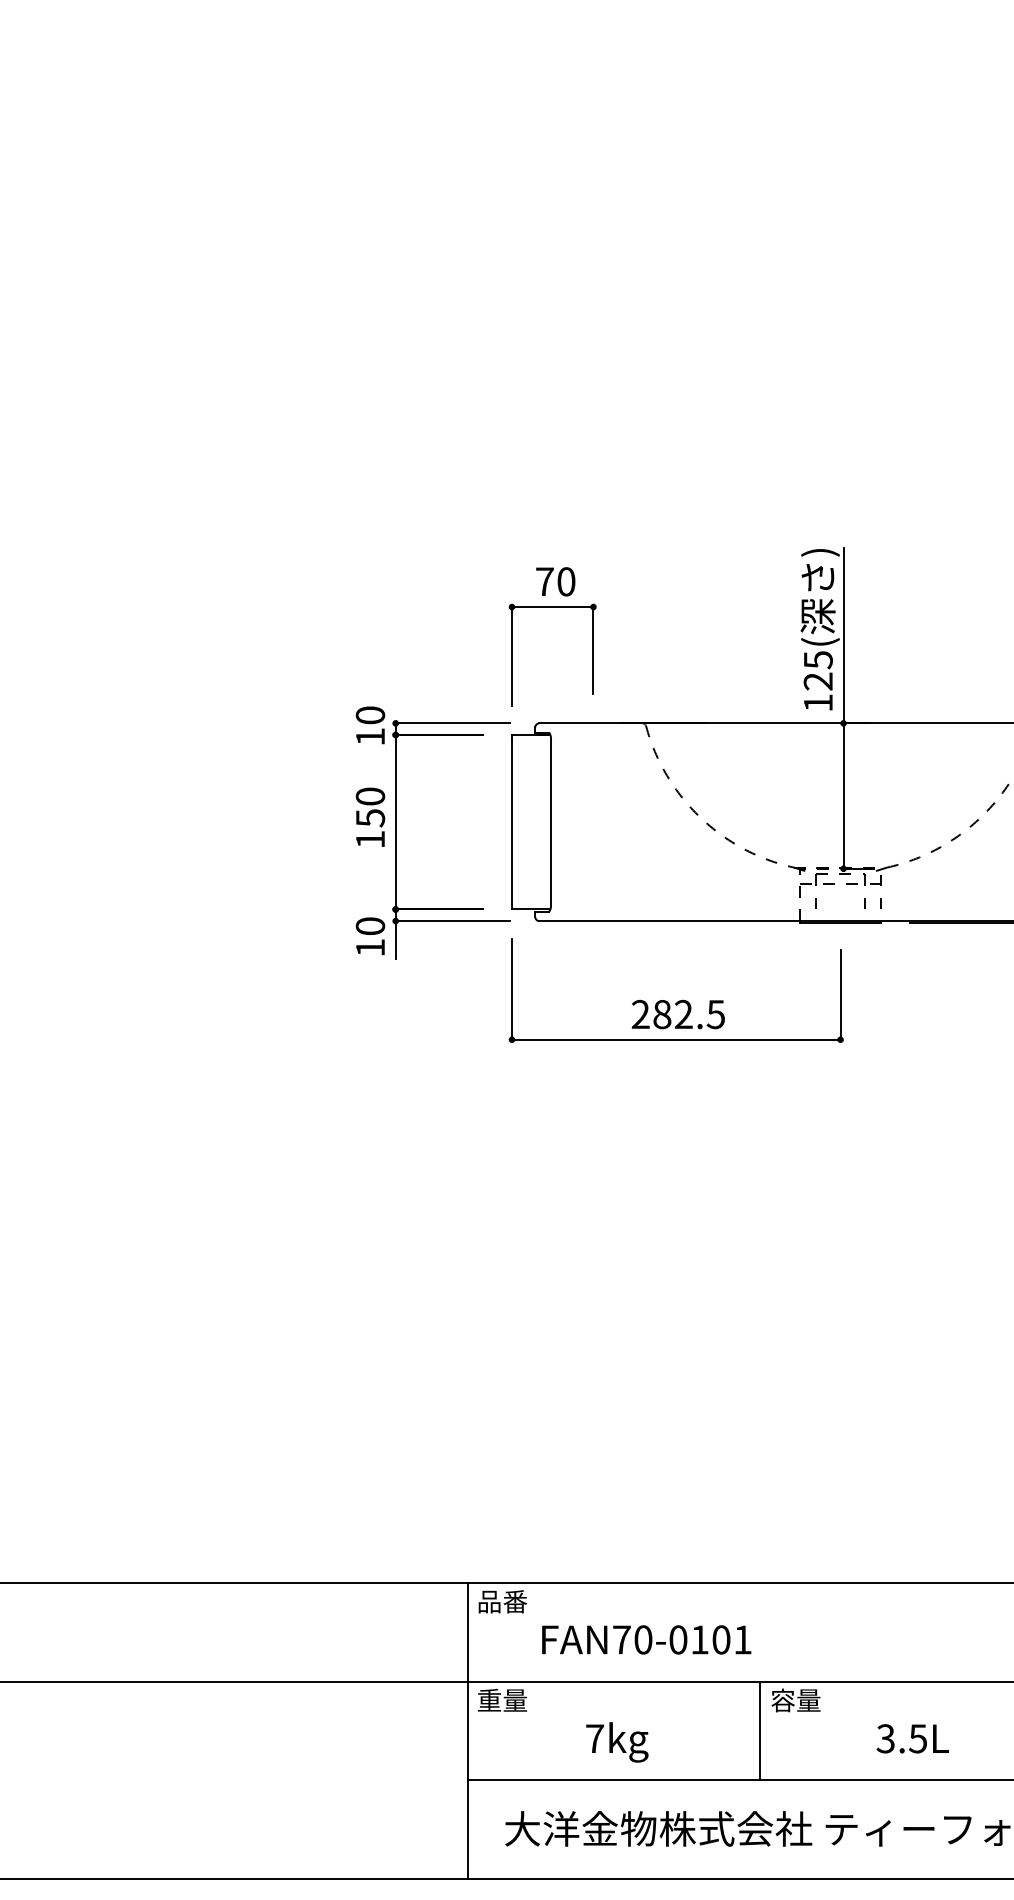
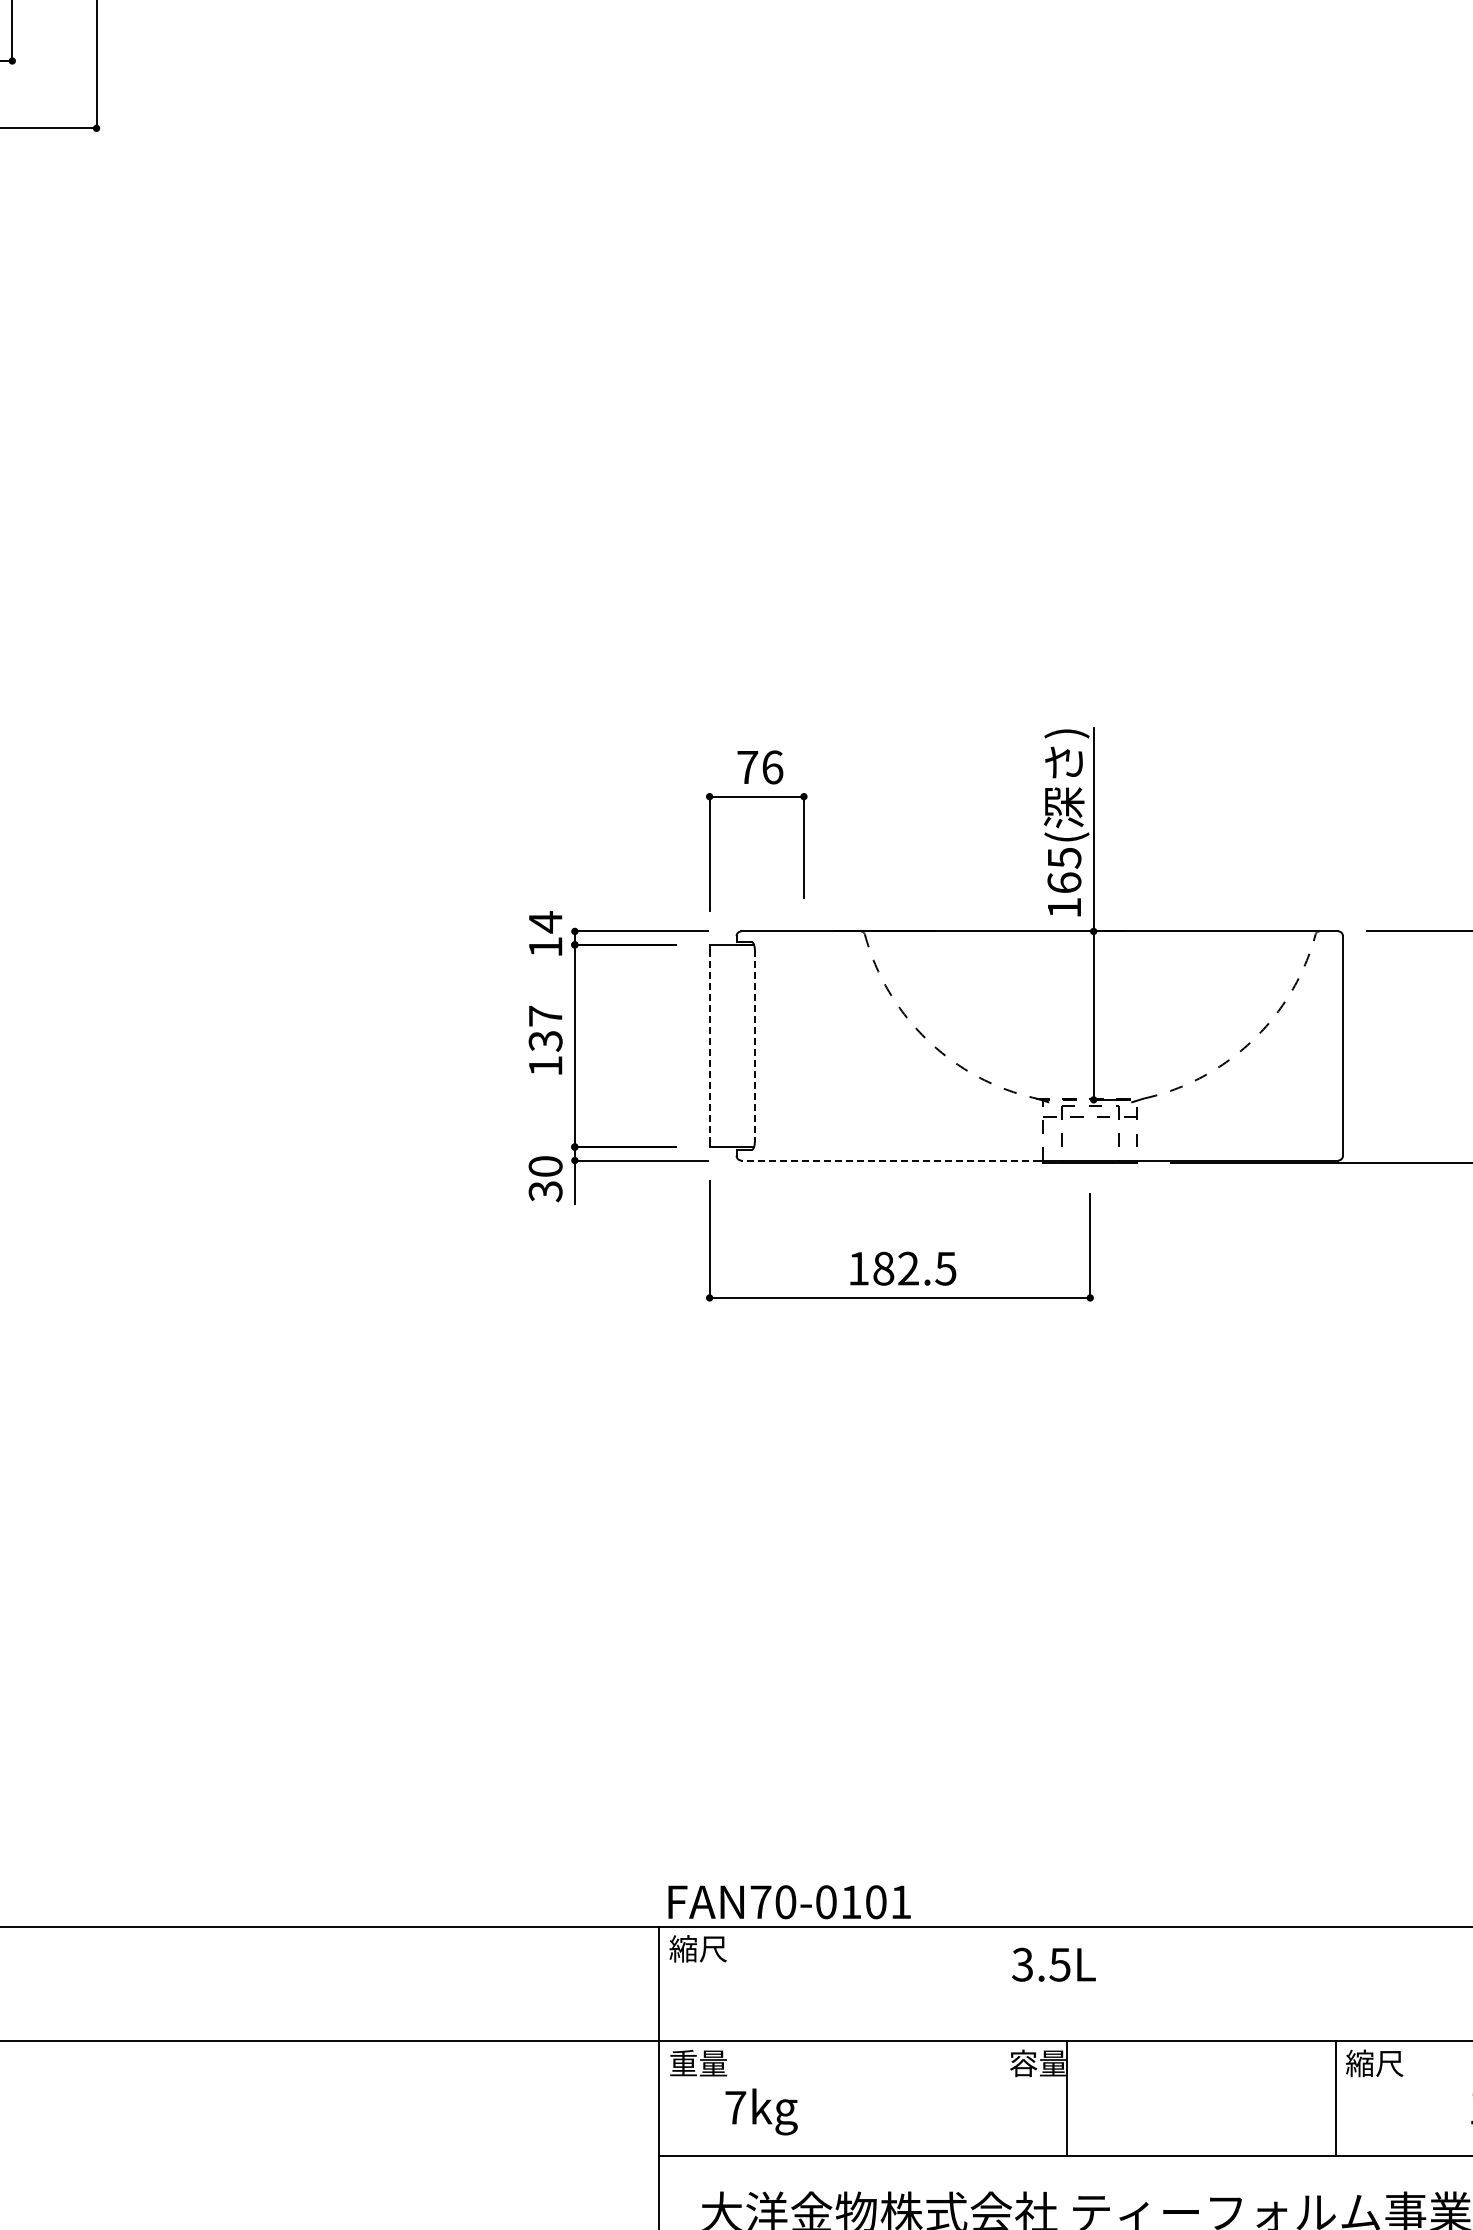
text: (566, 581) -> (772, 767), 70 -> 76
text: (818, 681) -> (1064, 882), 125( -> 165(
text: (370, 715) -> (545, 922), 10 -> 14
text: (370, 807) -> (545, 1028), 150 -> 137
line: (511, 821) -> (709, 1045), solid -> dashed
line: (550, 821) -> (754, 1045), solid -> dashed
line: (668, 921) -> (890, 1160), solid -> dashed
text: (370, 947) -> (545, 1191), 10 -> 30
text: (640, 1014) -> (858, 1268), 282.5 -> 182.5
text: (502, 1601) -> (698, 1948), 品番 -> 縮尺
text: (646, 1640) -> (789, 1902), moved
line: (760, 1730) -> (1067, 2098), moved
text: (912, 1738) -> (1053, 1964), moved
text: (617, 1742) -> (761, 2111), moved

